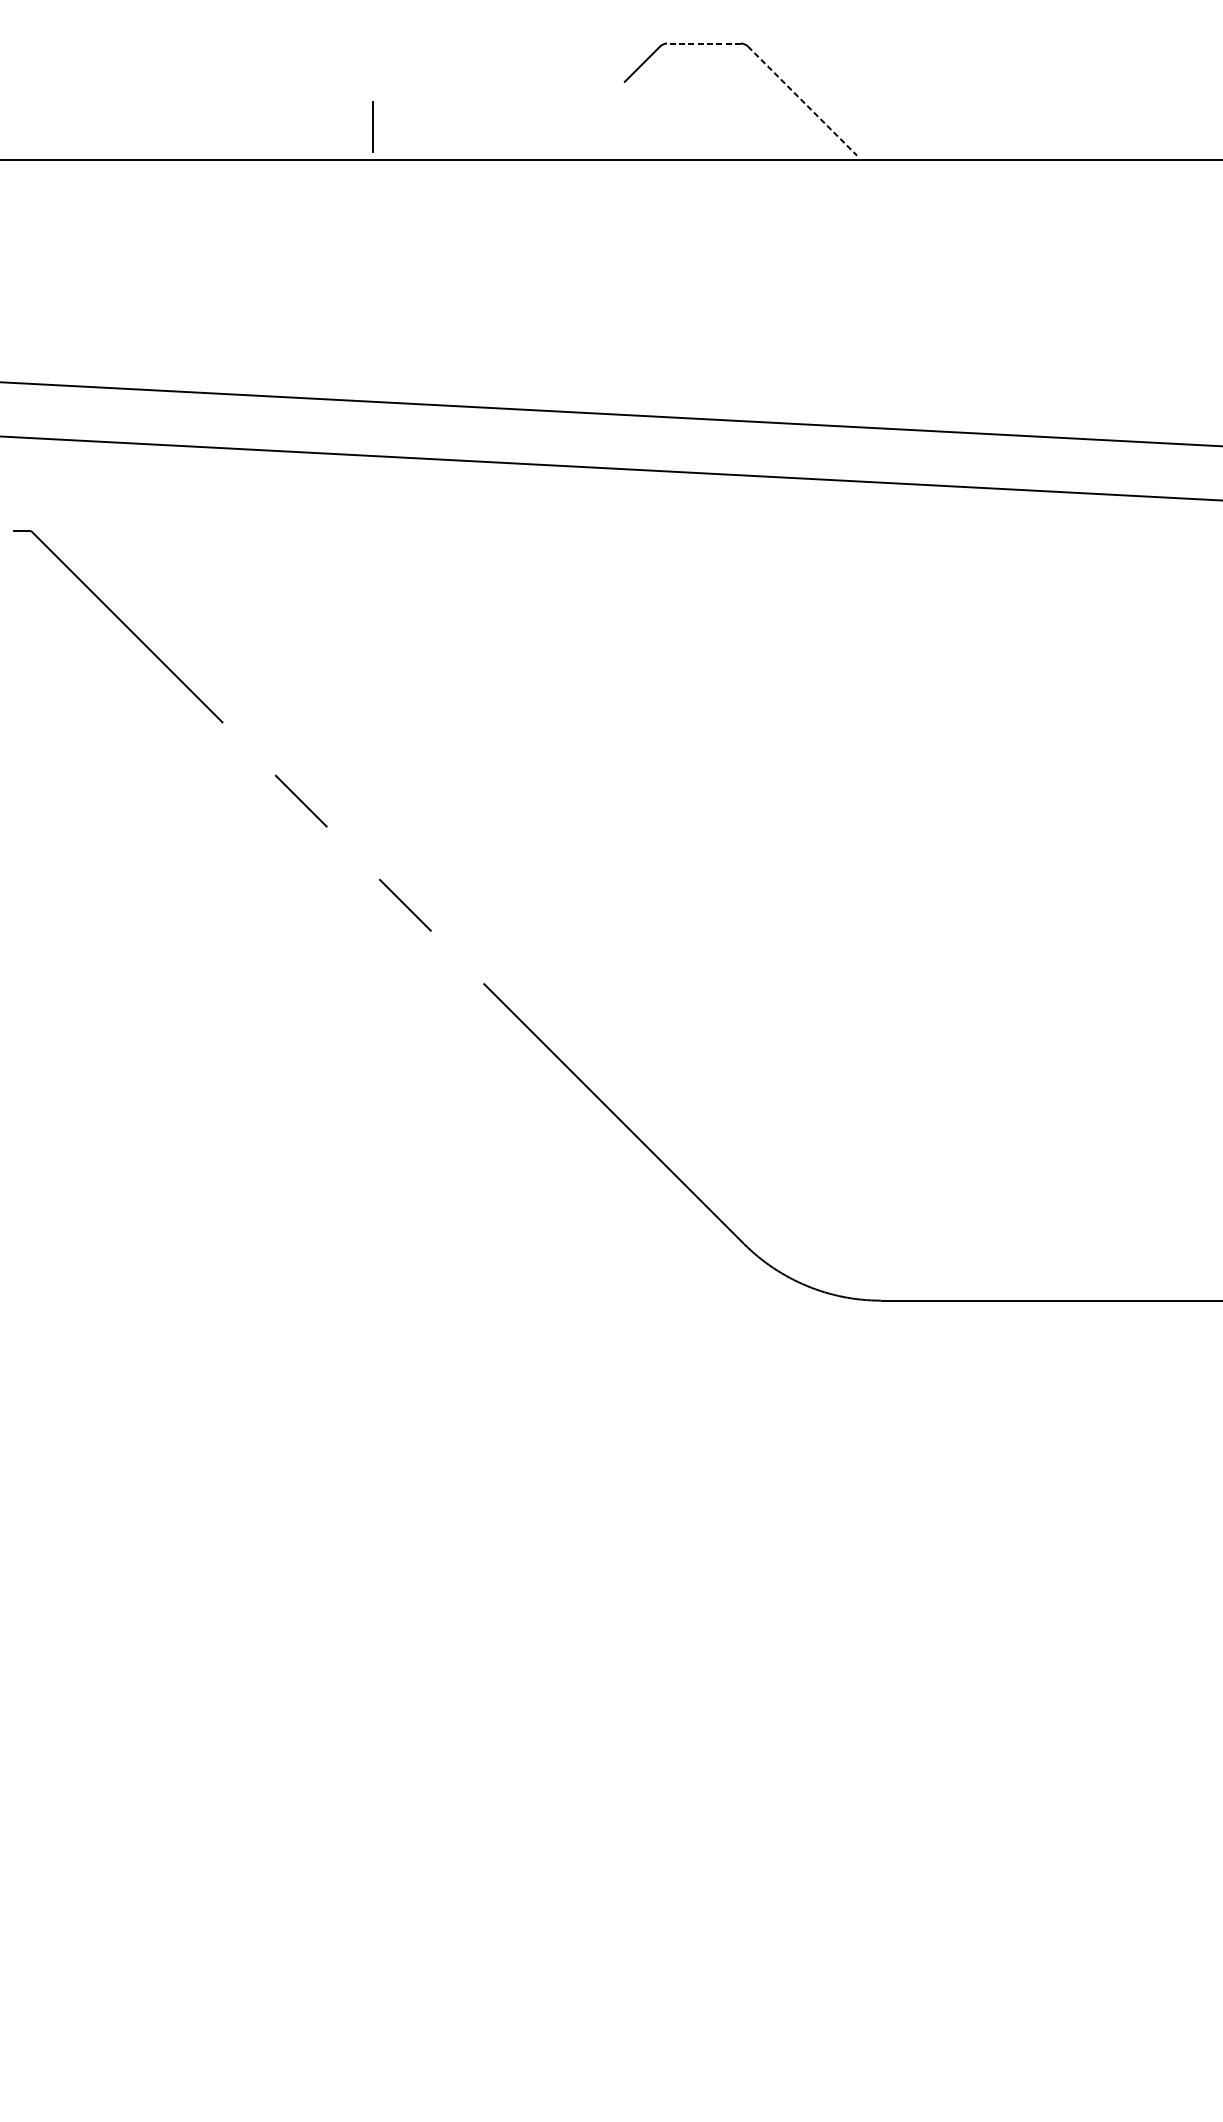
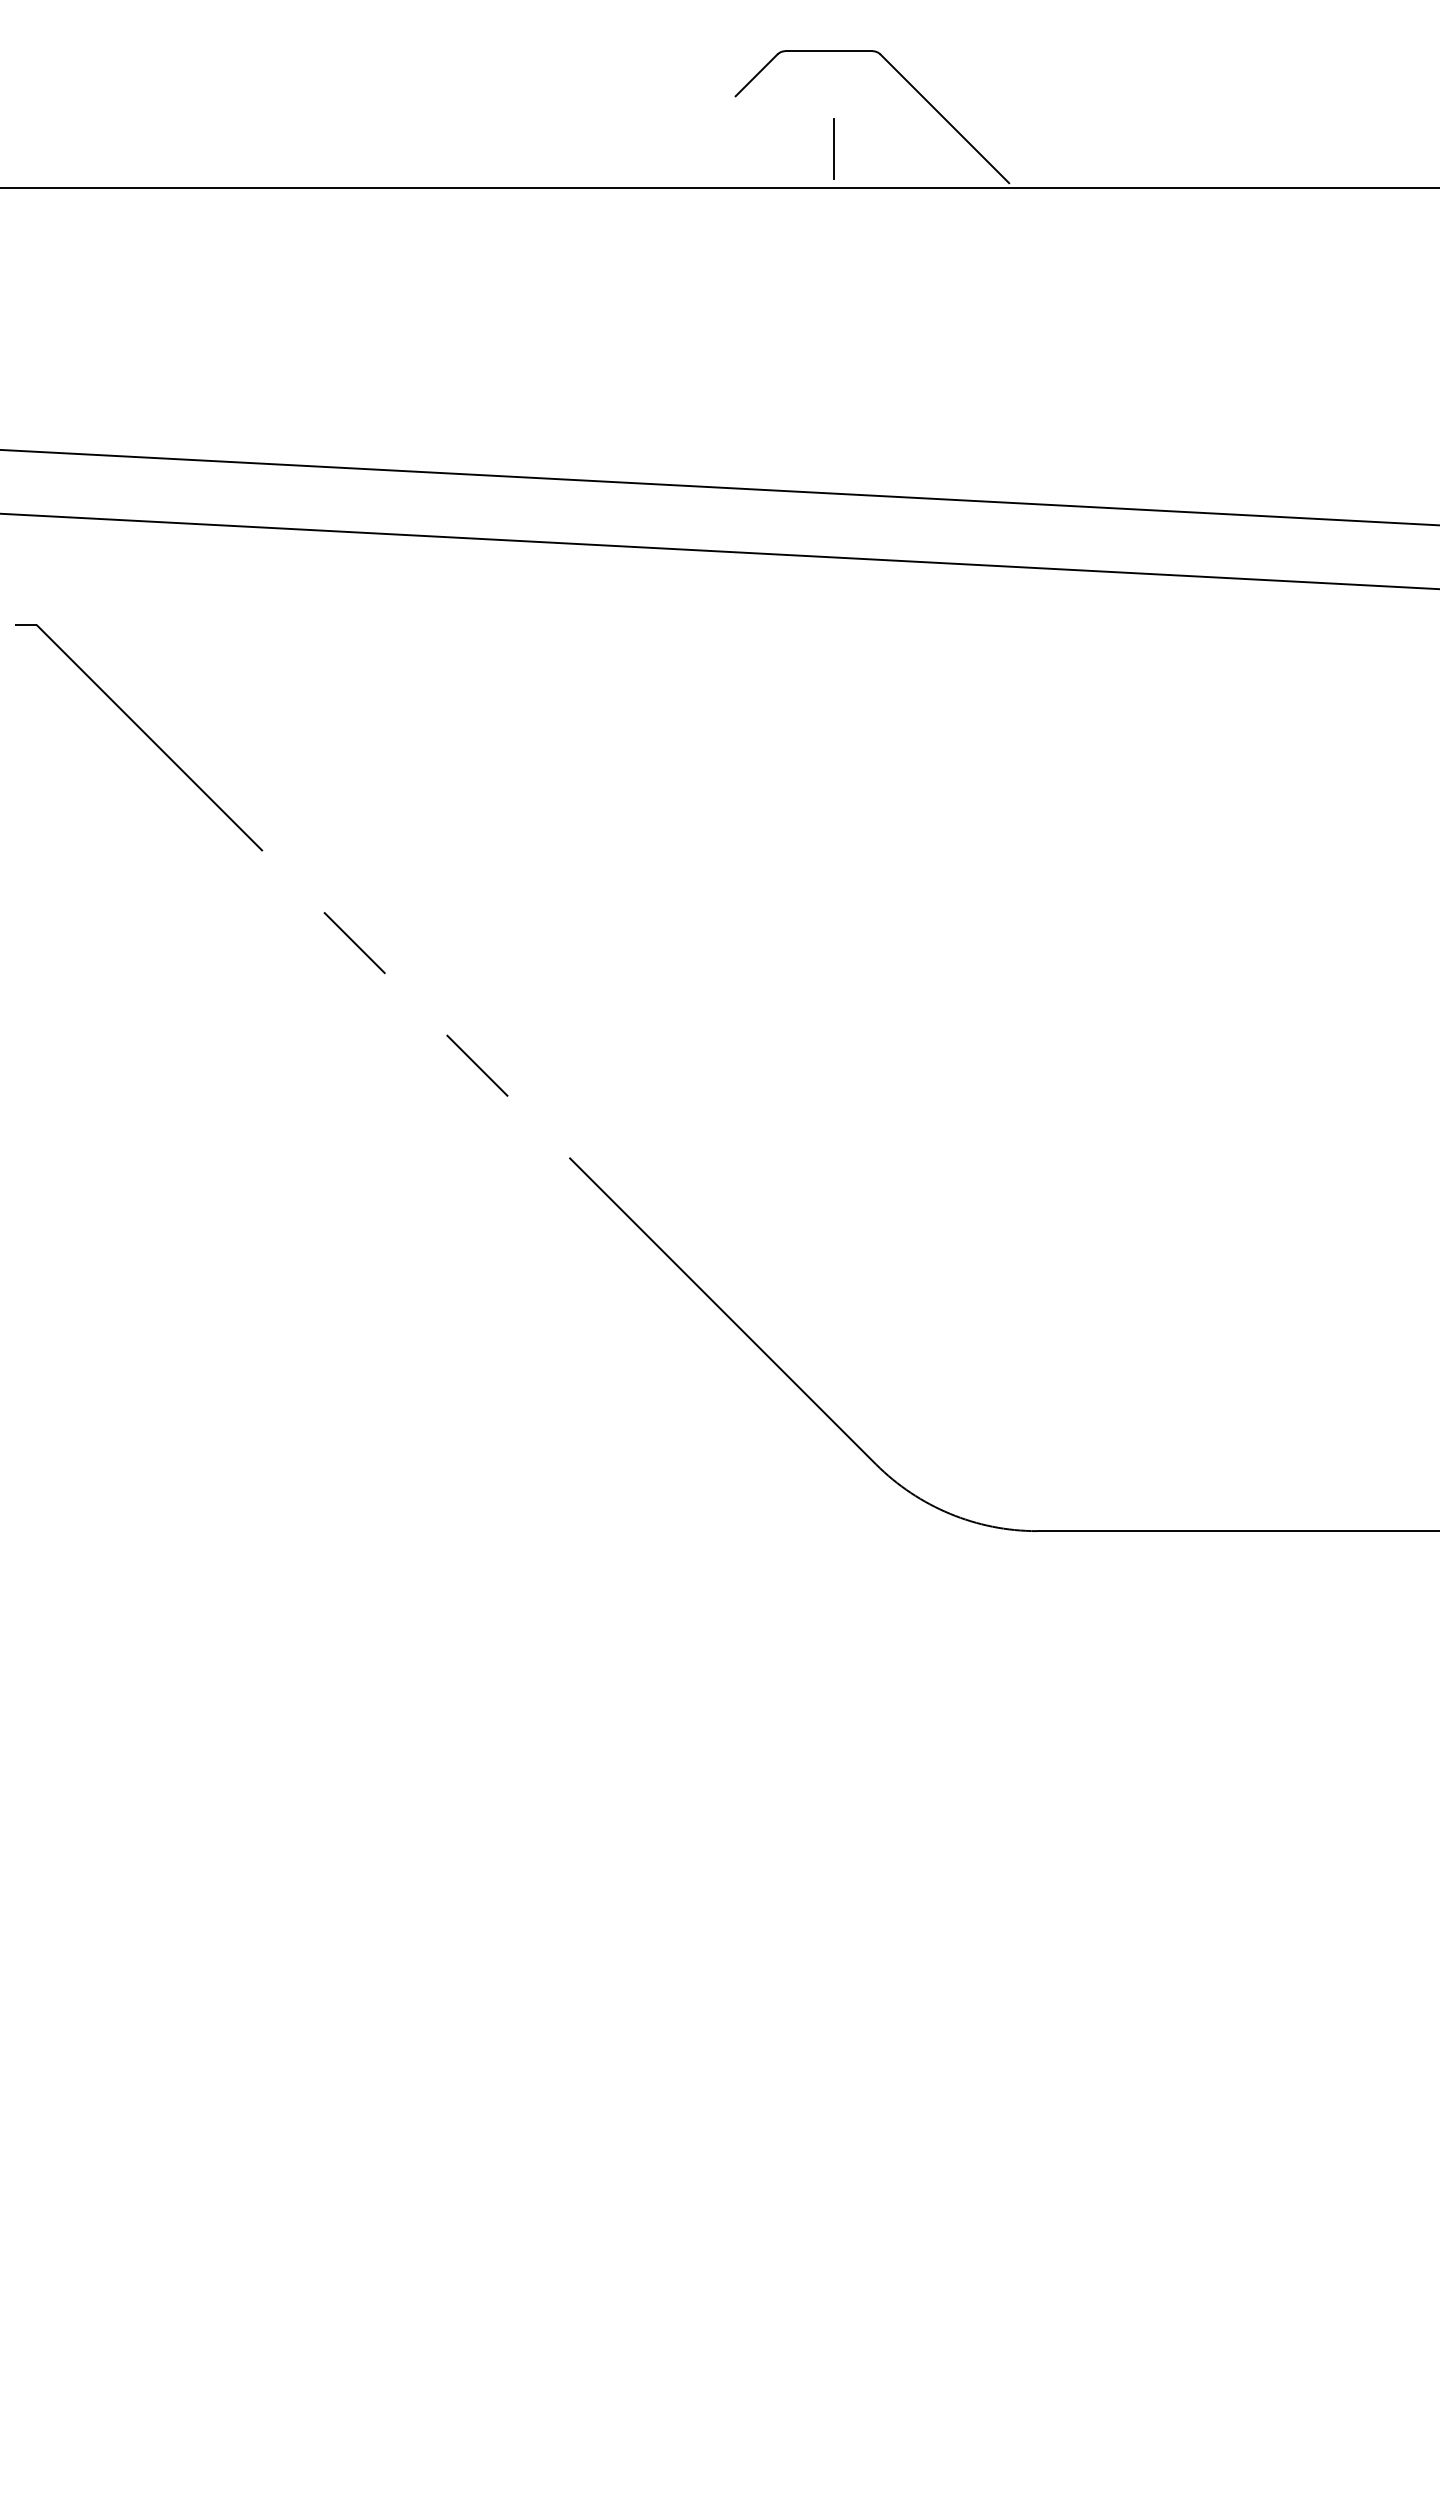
line: (703, 43) -> (828, 51), dashed -> solid
line: (802, 100) -> (944, 118), dashed -> solid
line: (373, 126) -> (833, 148), moved

